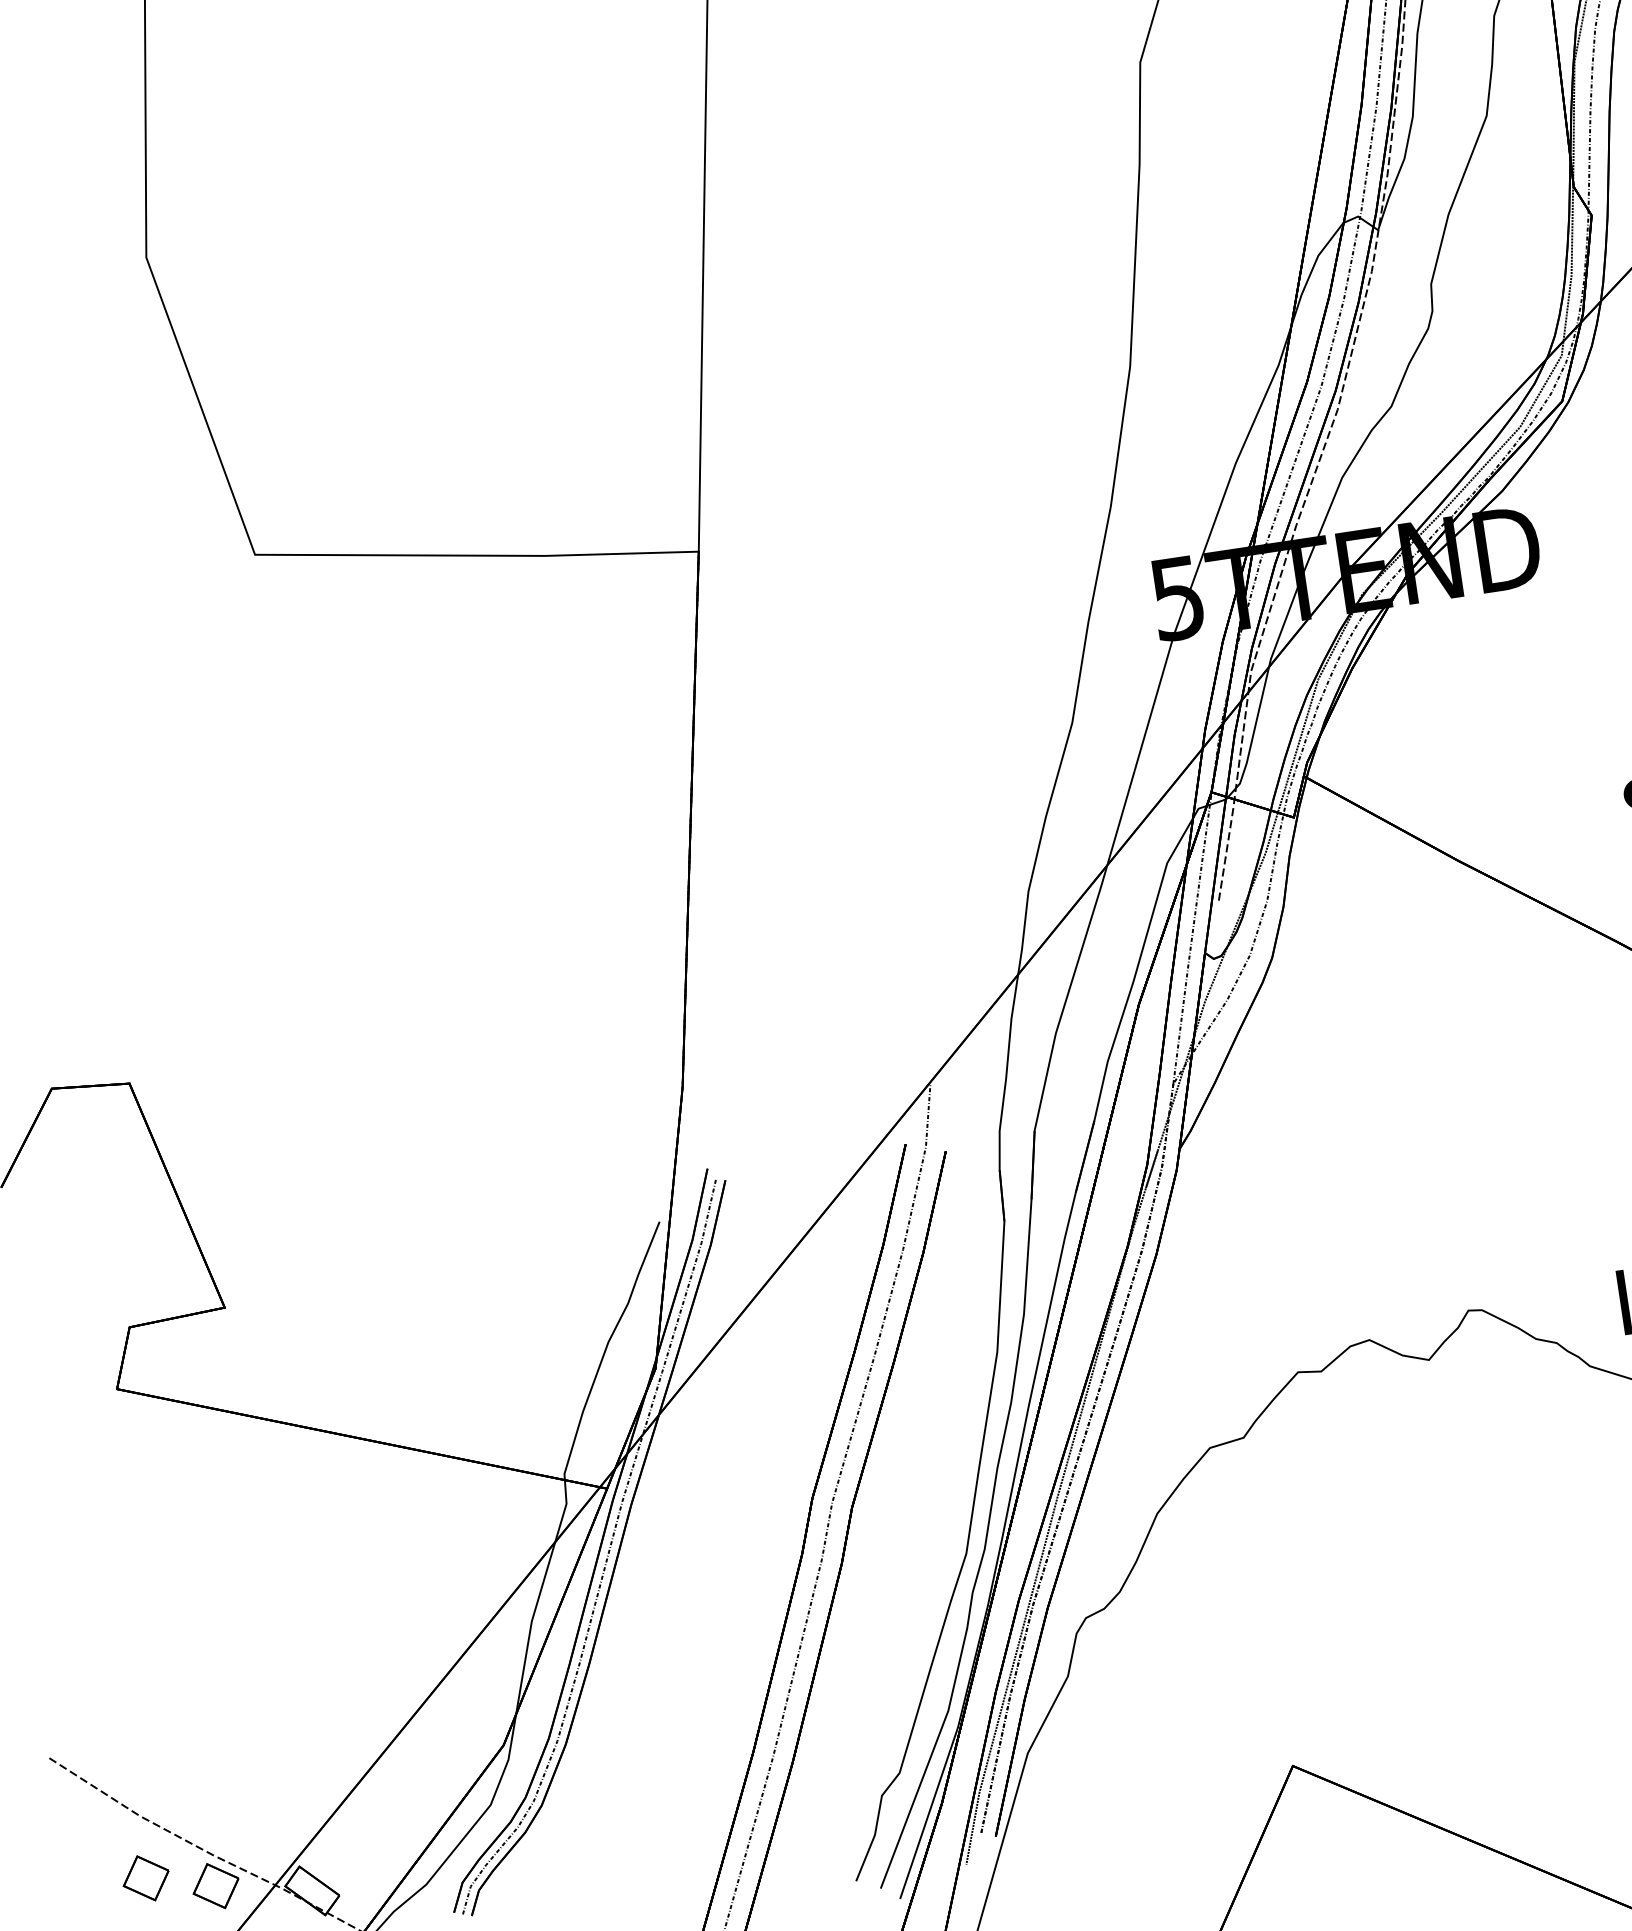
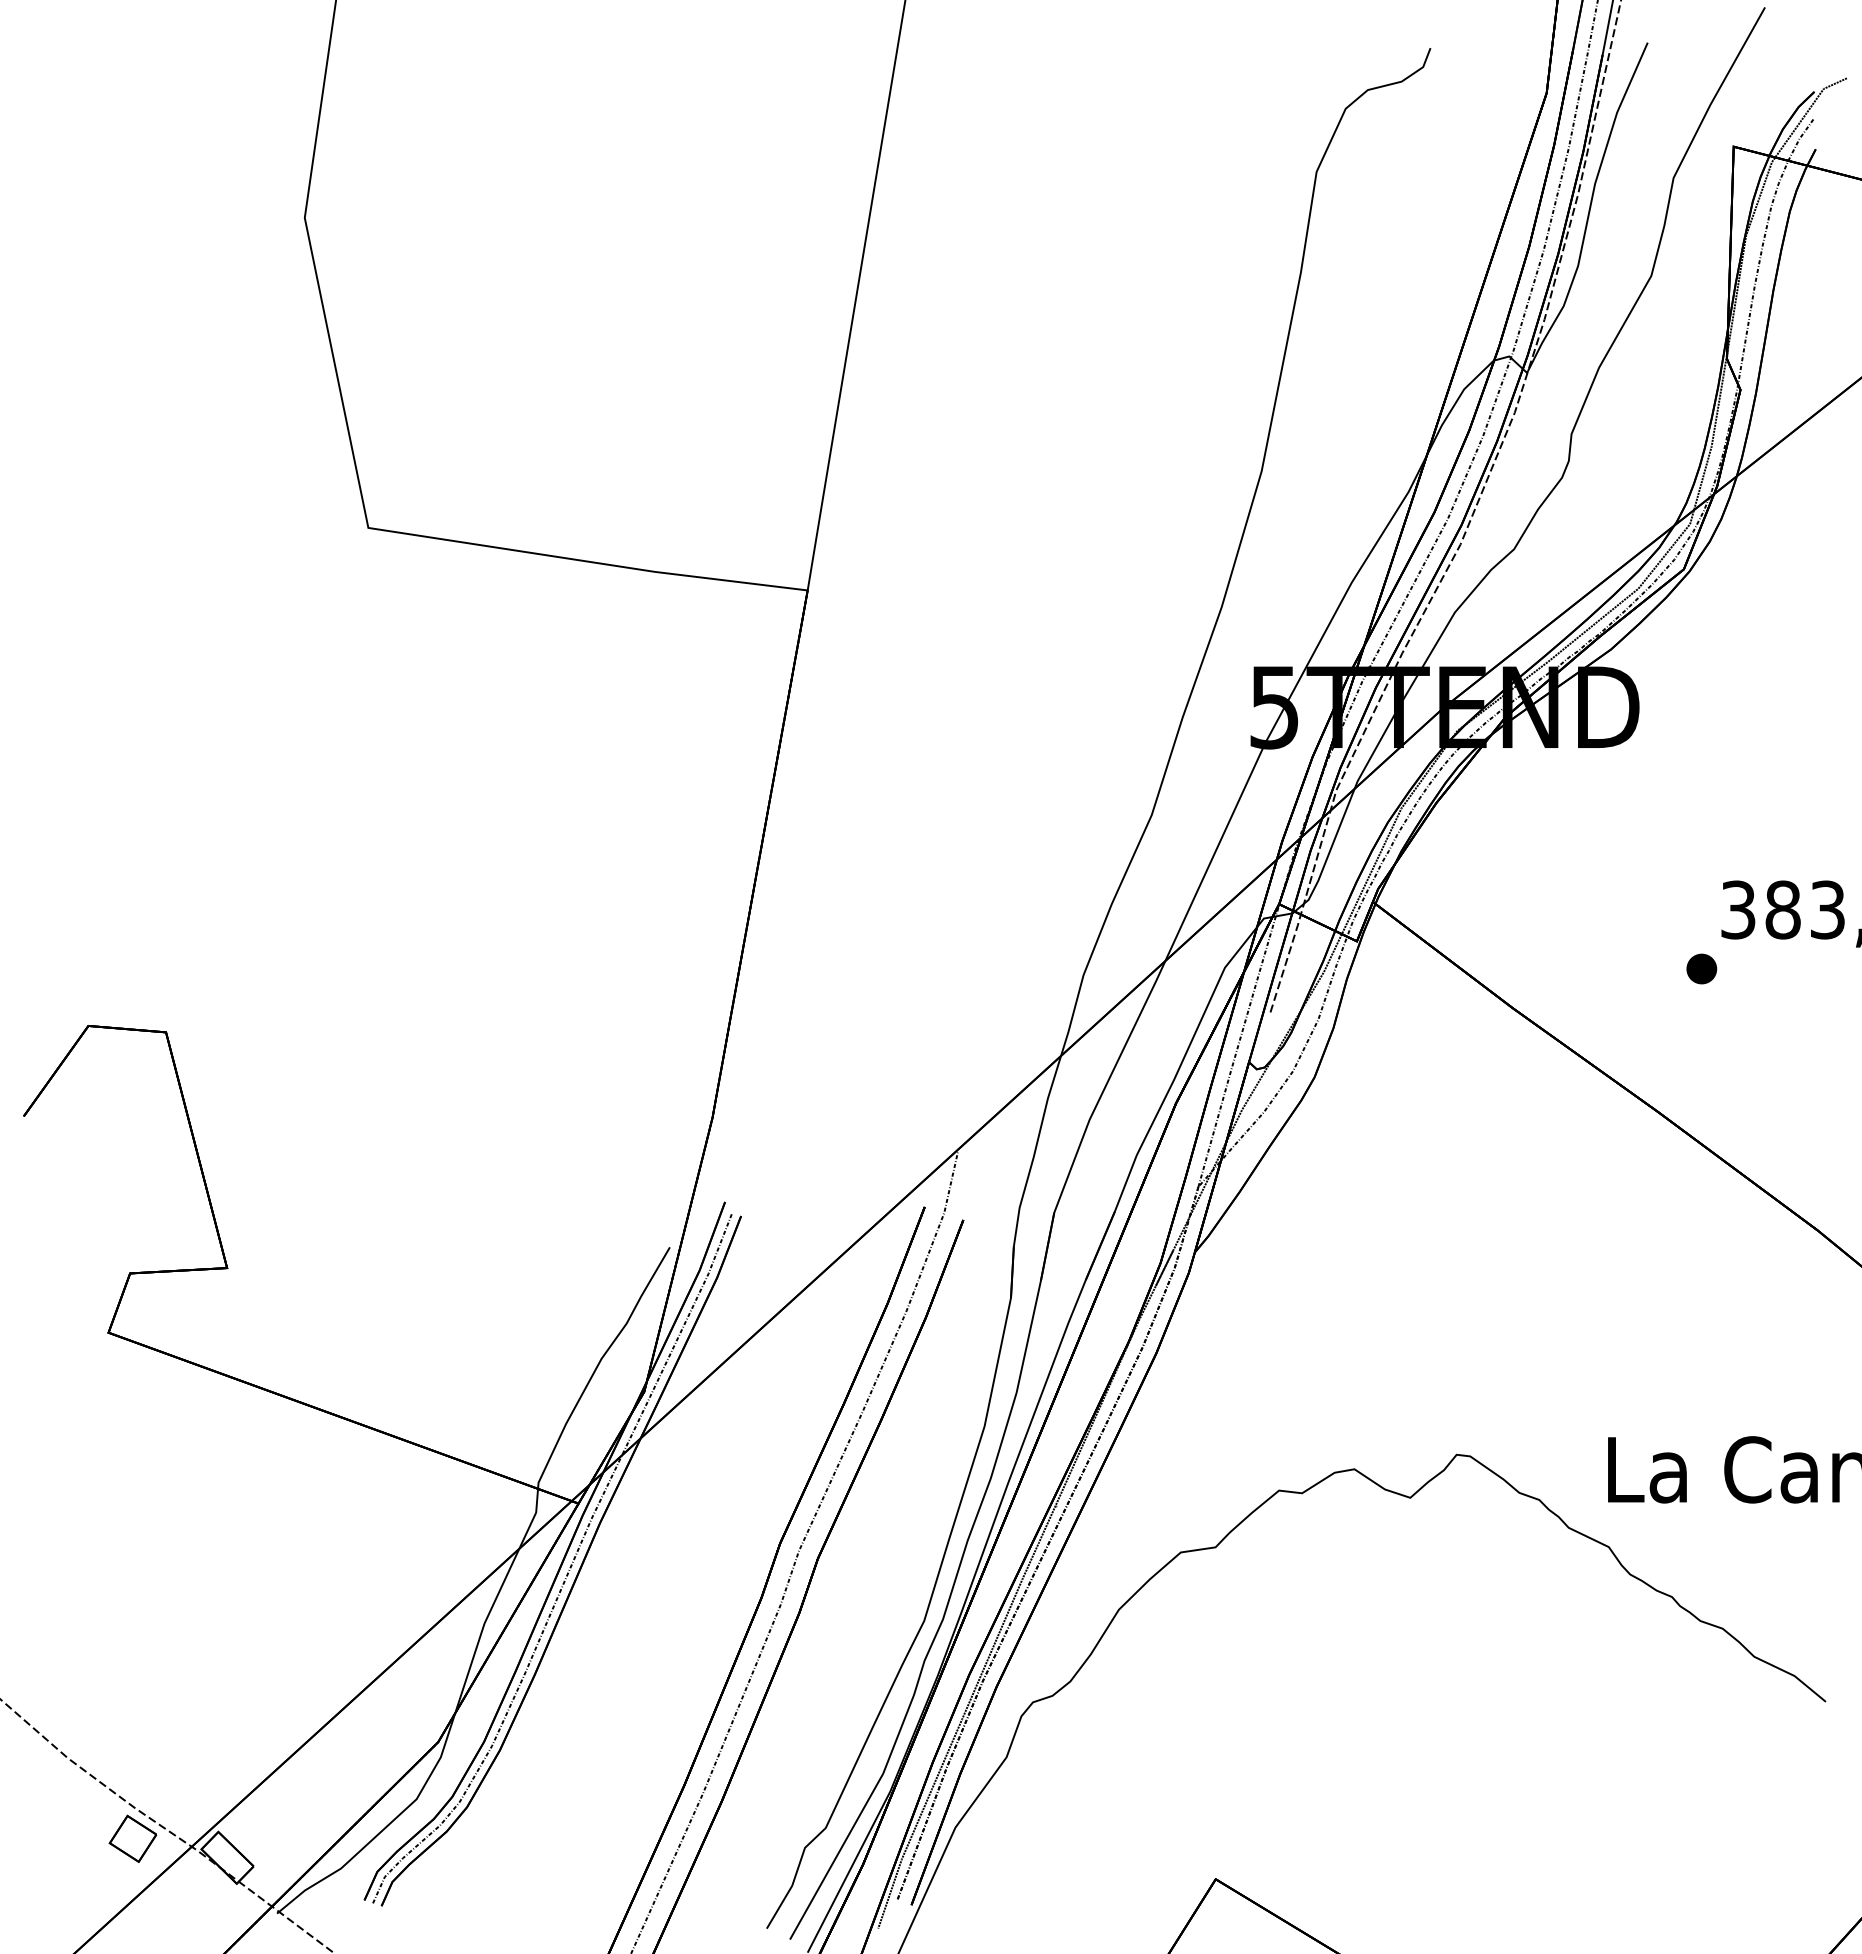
part: (145, 1878) -> (64, 1820), removed

